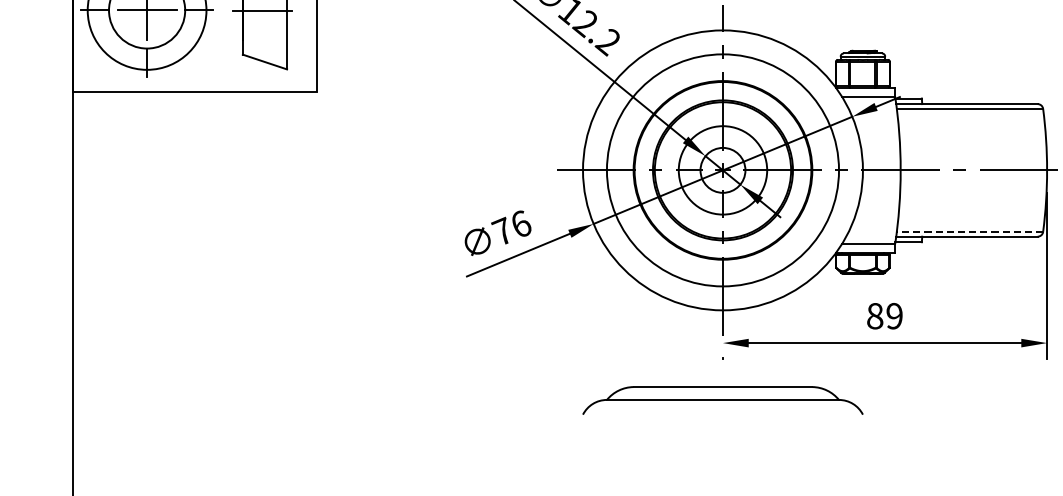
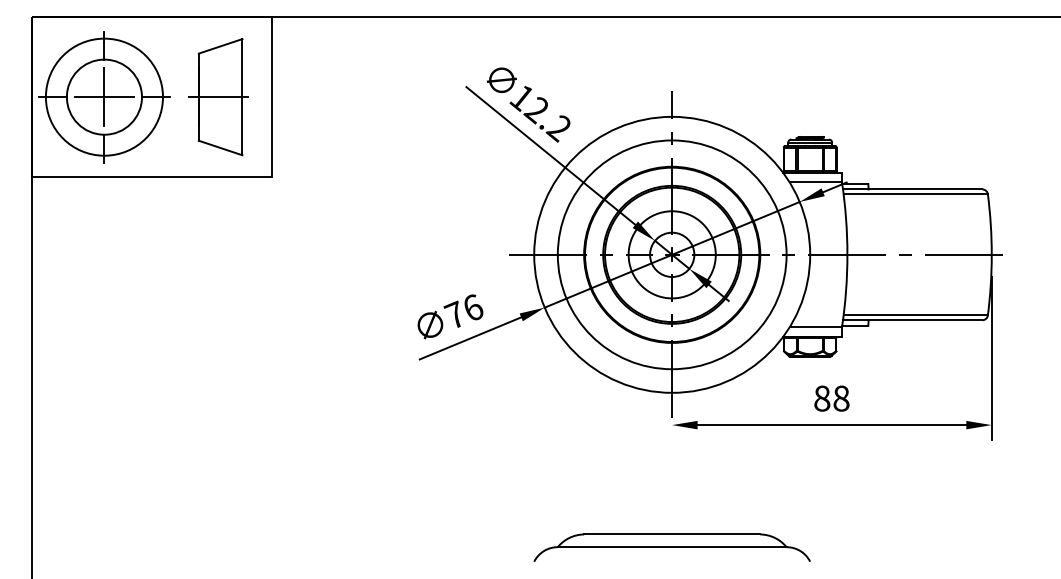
line: (969, 231) -> (915, 315), dashed -> solid
text: (894, 316) -> (841, 398), 89 -> 88
part: (722, 400) -> (671, 547), moved

